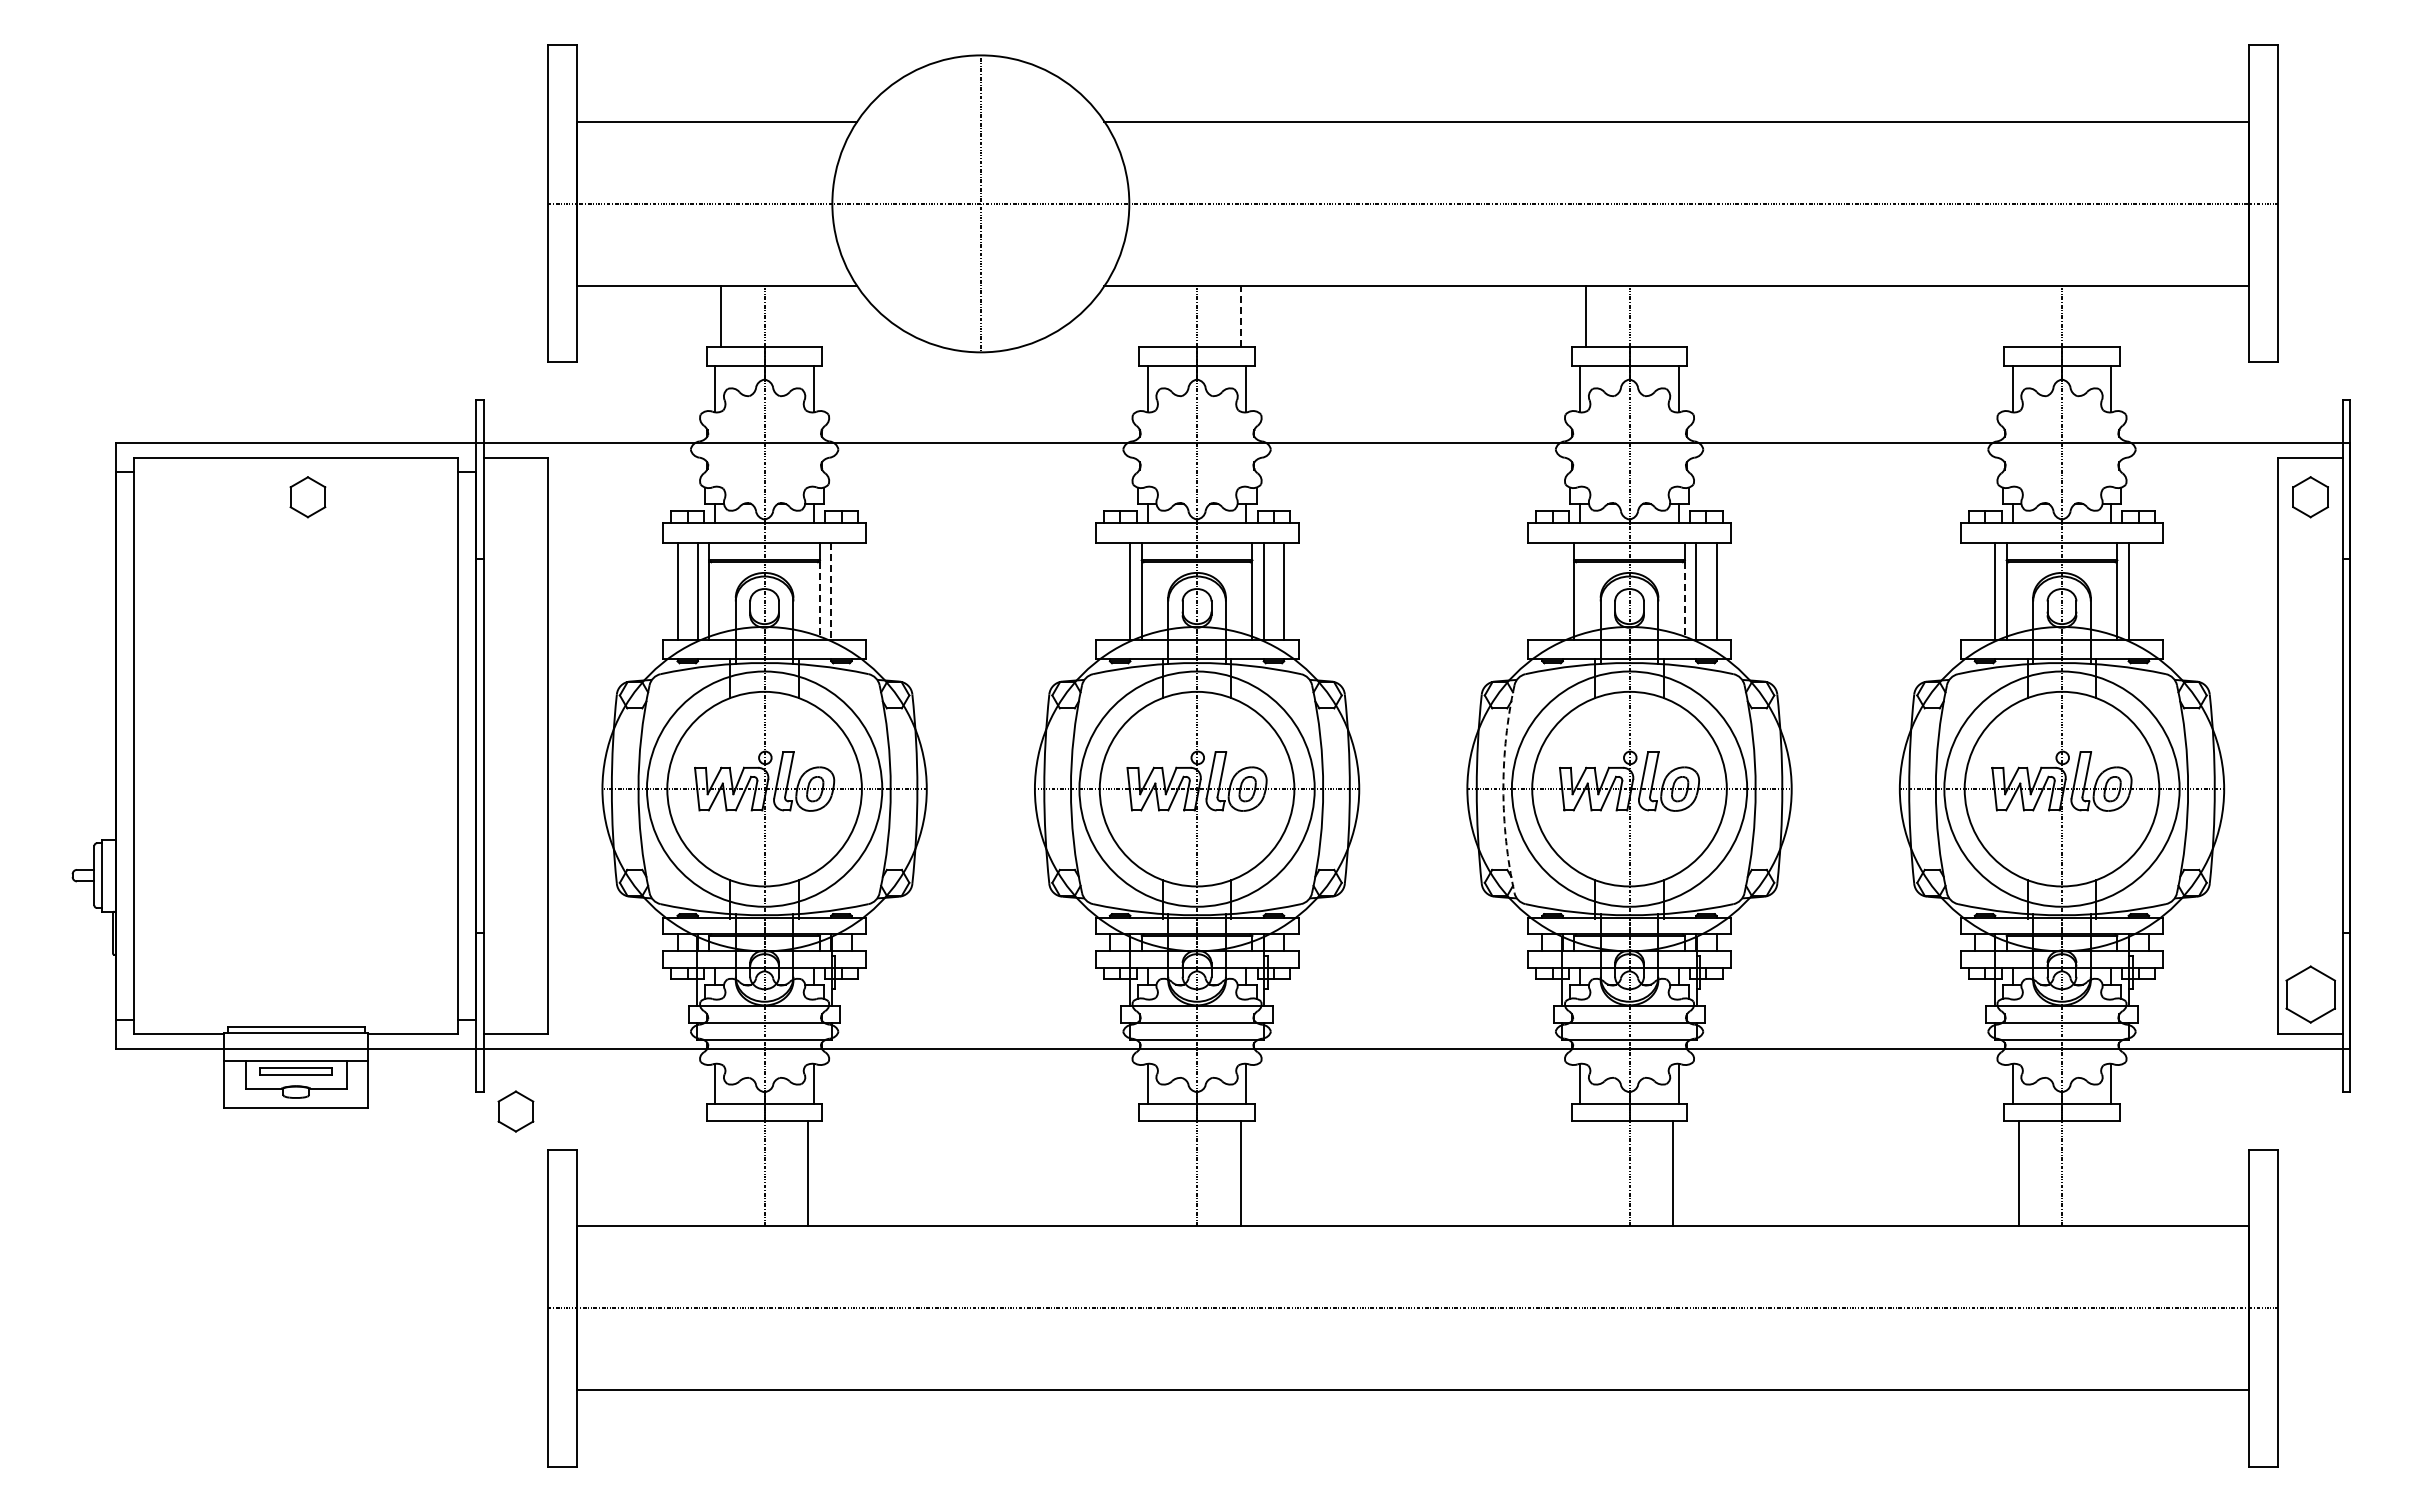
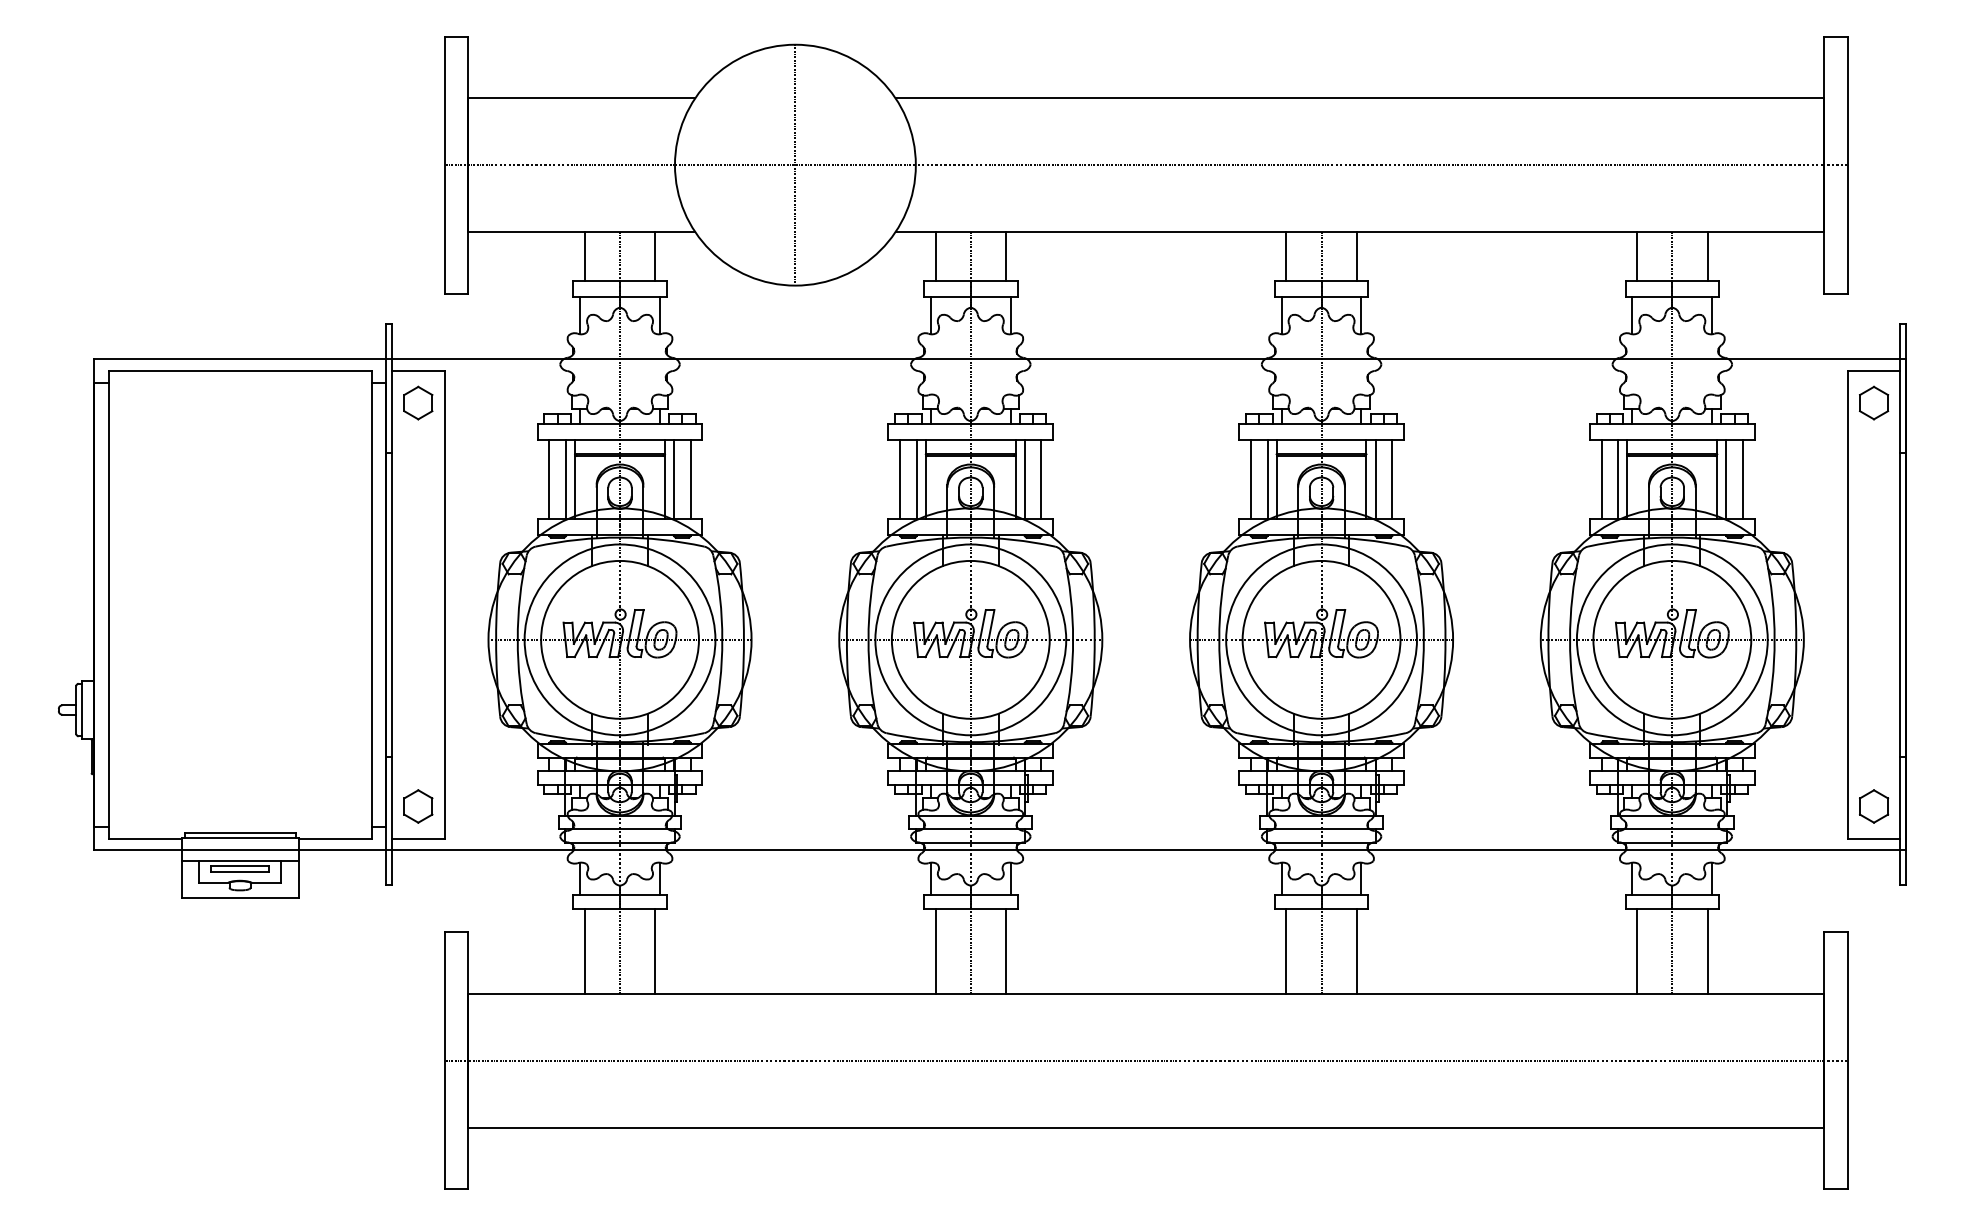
line: (1240, 315) -> (1006, 255), dashed -> solid
line: (808, 316) -> (655, 256), added
line: (1153, 316) -> (935, 256), added
line: (1673, 316) -> (1357, 256), added
line: (2018, 316) -> (1637, 256), added
line: (2105, 316) -> (1707, 256), added
part: (307, 497) -> (417, 403), moved
line: (851, 590) -> (690, 478), added
line: (1109, 590) -> (899, 478), added
line: (1542, 590) -> (1250, 478), added
line: (1562, 590) -> (1267, 478), added
line: (1974, 590) -> (1601, 478), added
line: (2149, 590) -> (1743, 478), added
line: (831, 591) -> (674, 479), dashed -> solid
line: (819, 601) -> (664, 487), dashed -> solid
line: (1684, 601) -> (1366, 487), dashed -> solid
arc: (1503, 789) -> (1219, 640), dashed -> solid
part: (2310, 994) -> (1873, 806), size x0.71
part: (515, 1111) -> (417, 806), moved
line: (721, 1172) -> (585, 950), added
line: (1153, 1172) -> (935, 950), added
line: (1586, 1172) -> (1286, 950), added
line: (2105, 1172) -> (1707, 950), added

